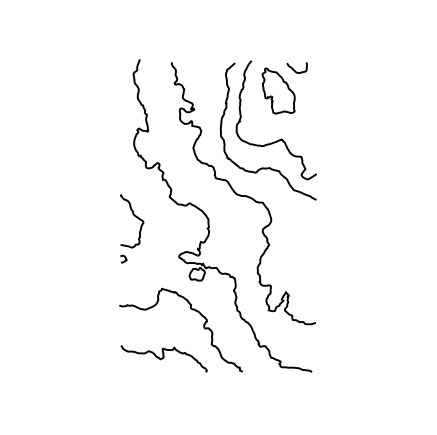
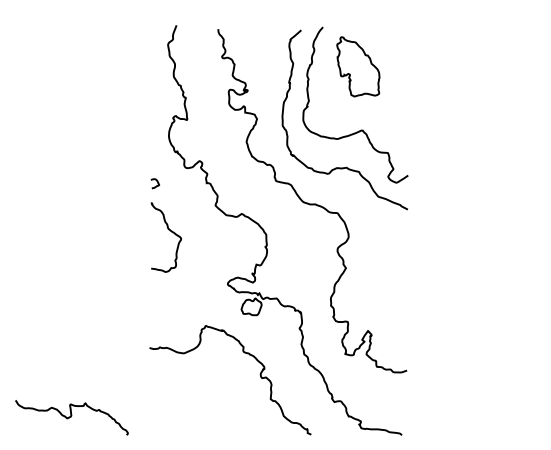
curve: (294, 69) -> (379, 38), removed
curve: (124, 258) -> (156, 182), moved
curve: (163, 358) -> (71, 417), moved

